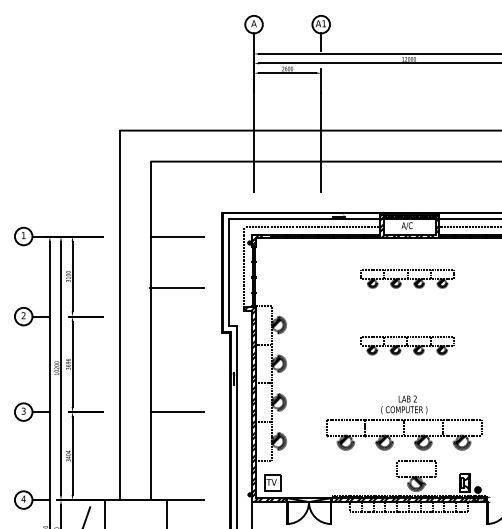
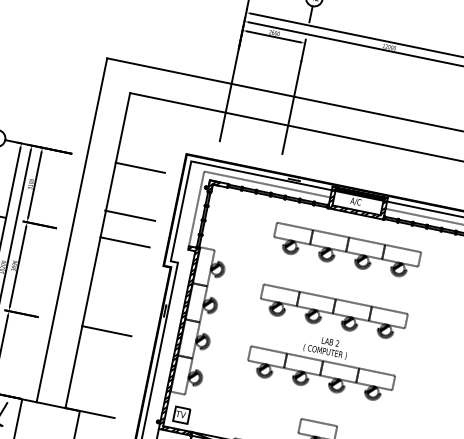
part: (407, 278) -> (346, 250), size x1.67
line: (177, 316) -> (124, 242), added
part: (407, 345) -> (333, 313), size x1.67
part: (404, 422) -> (323, 363), moved

